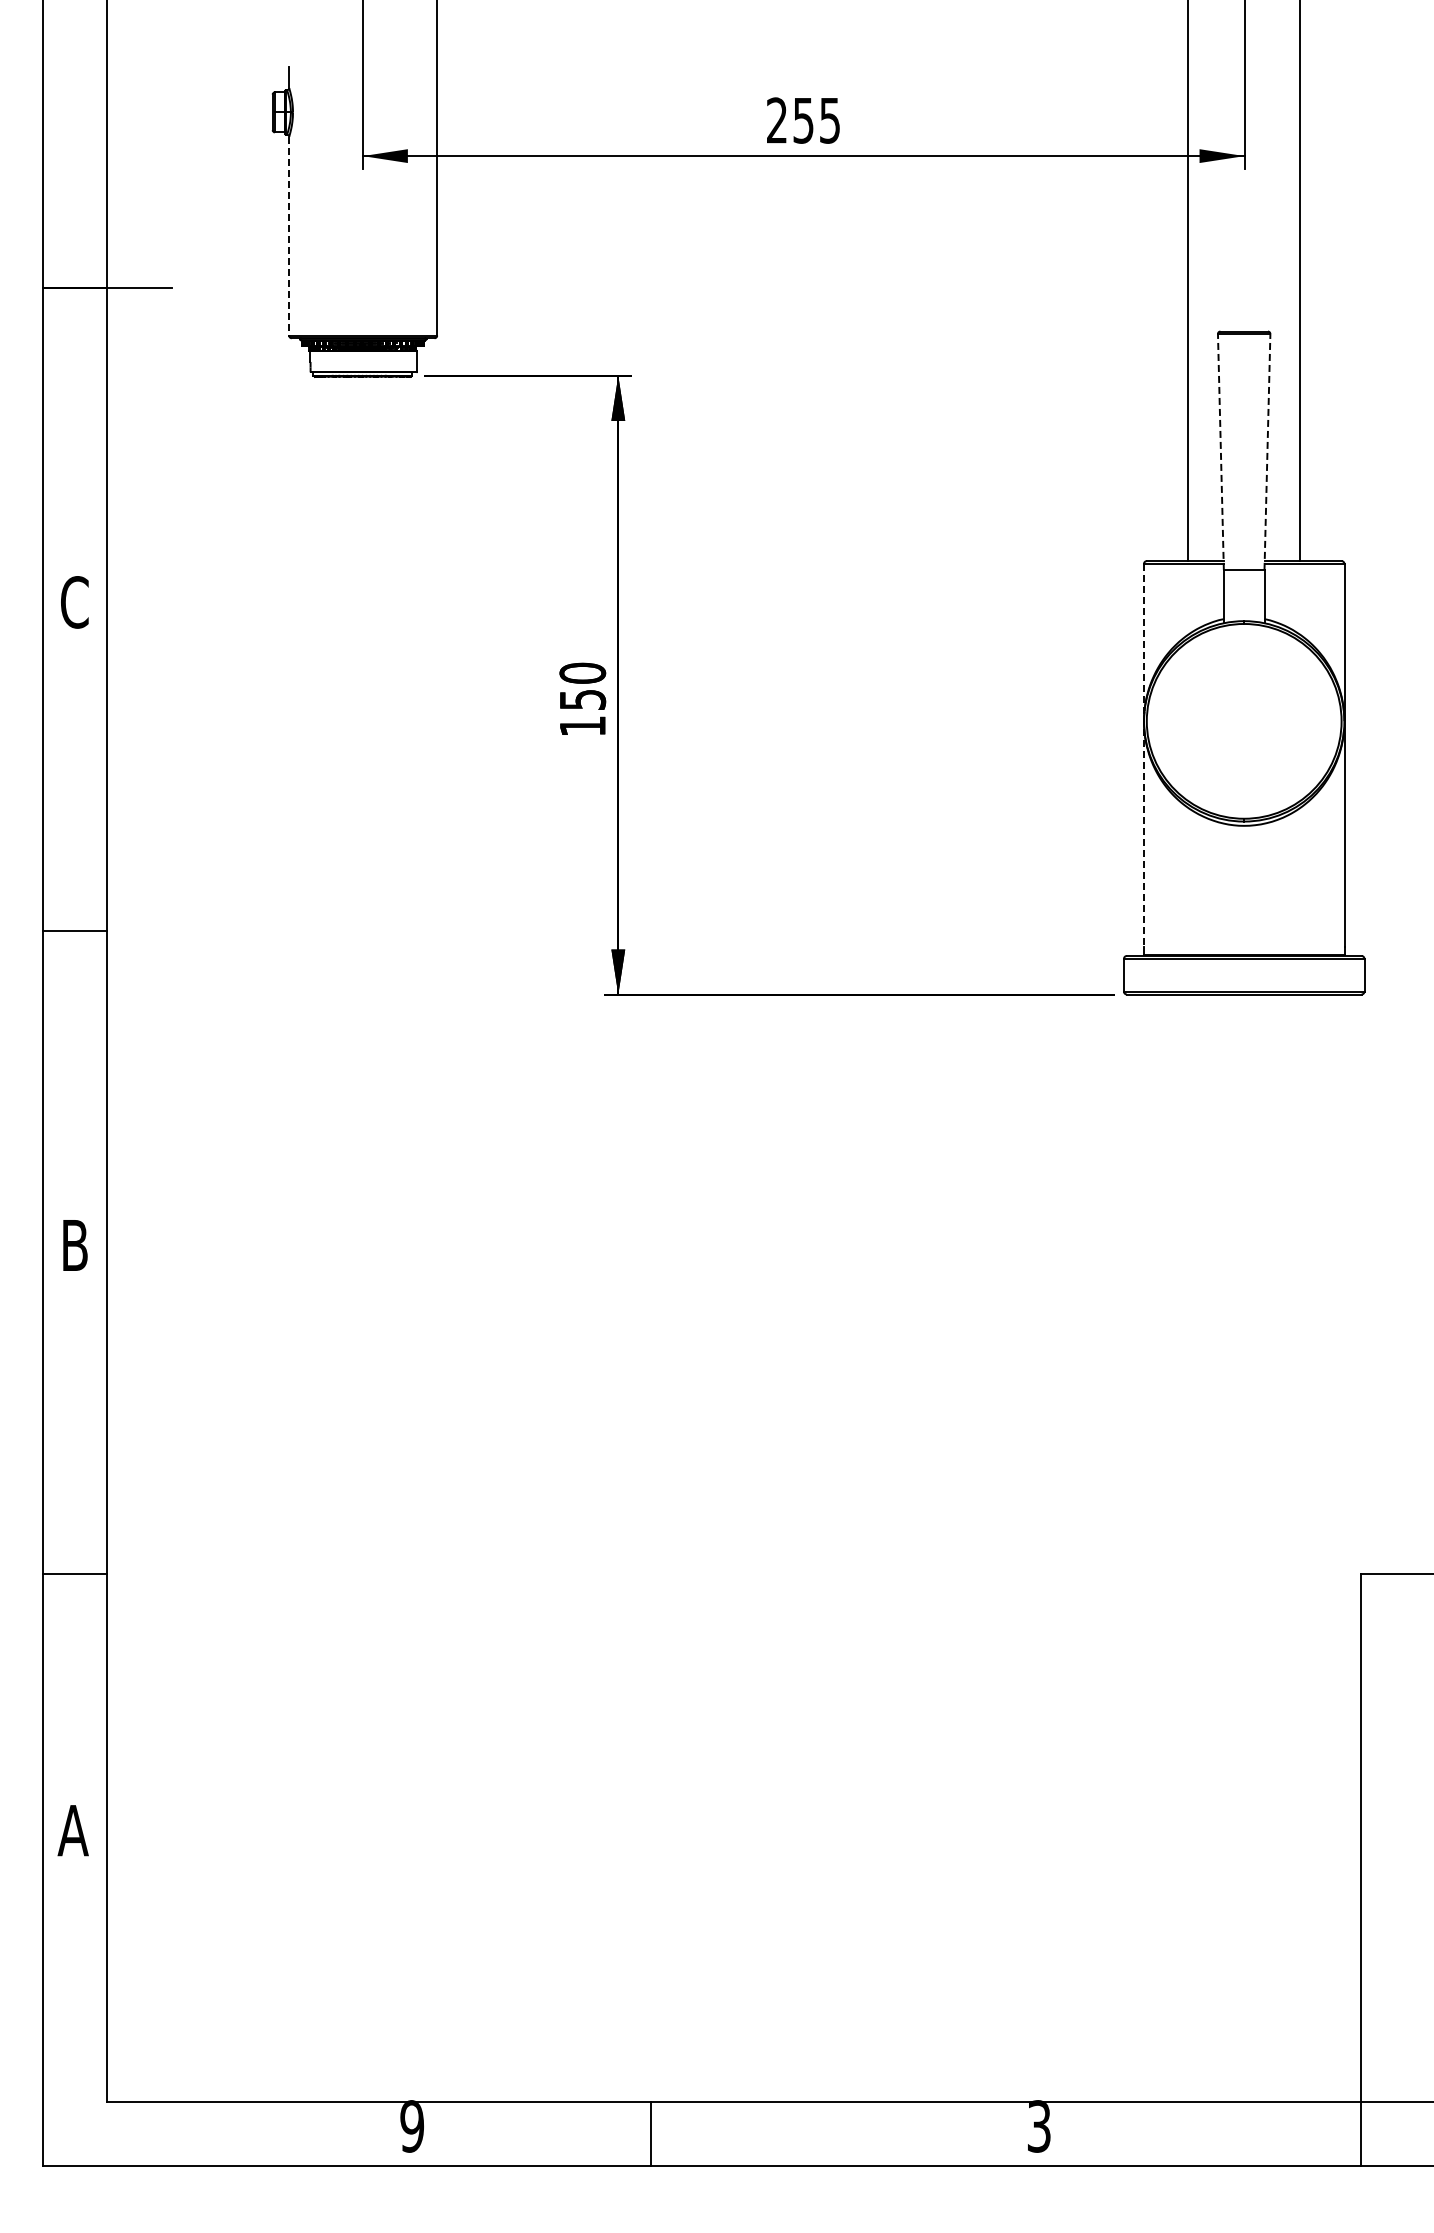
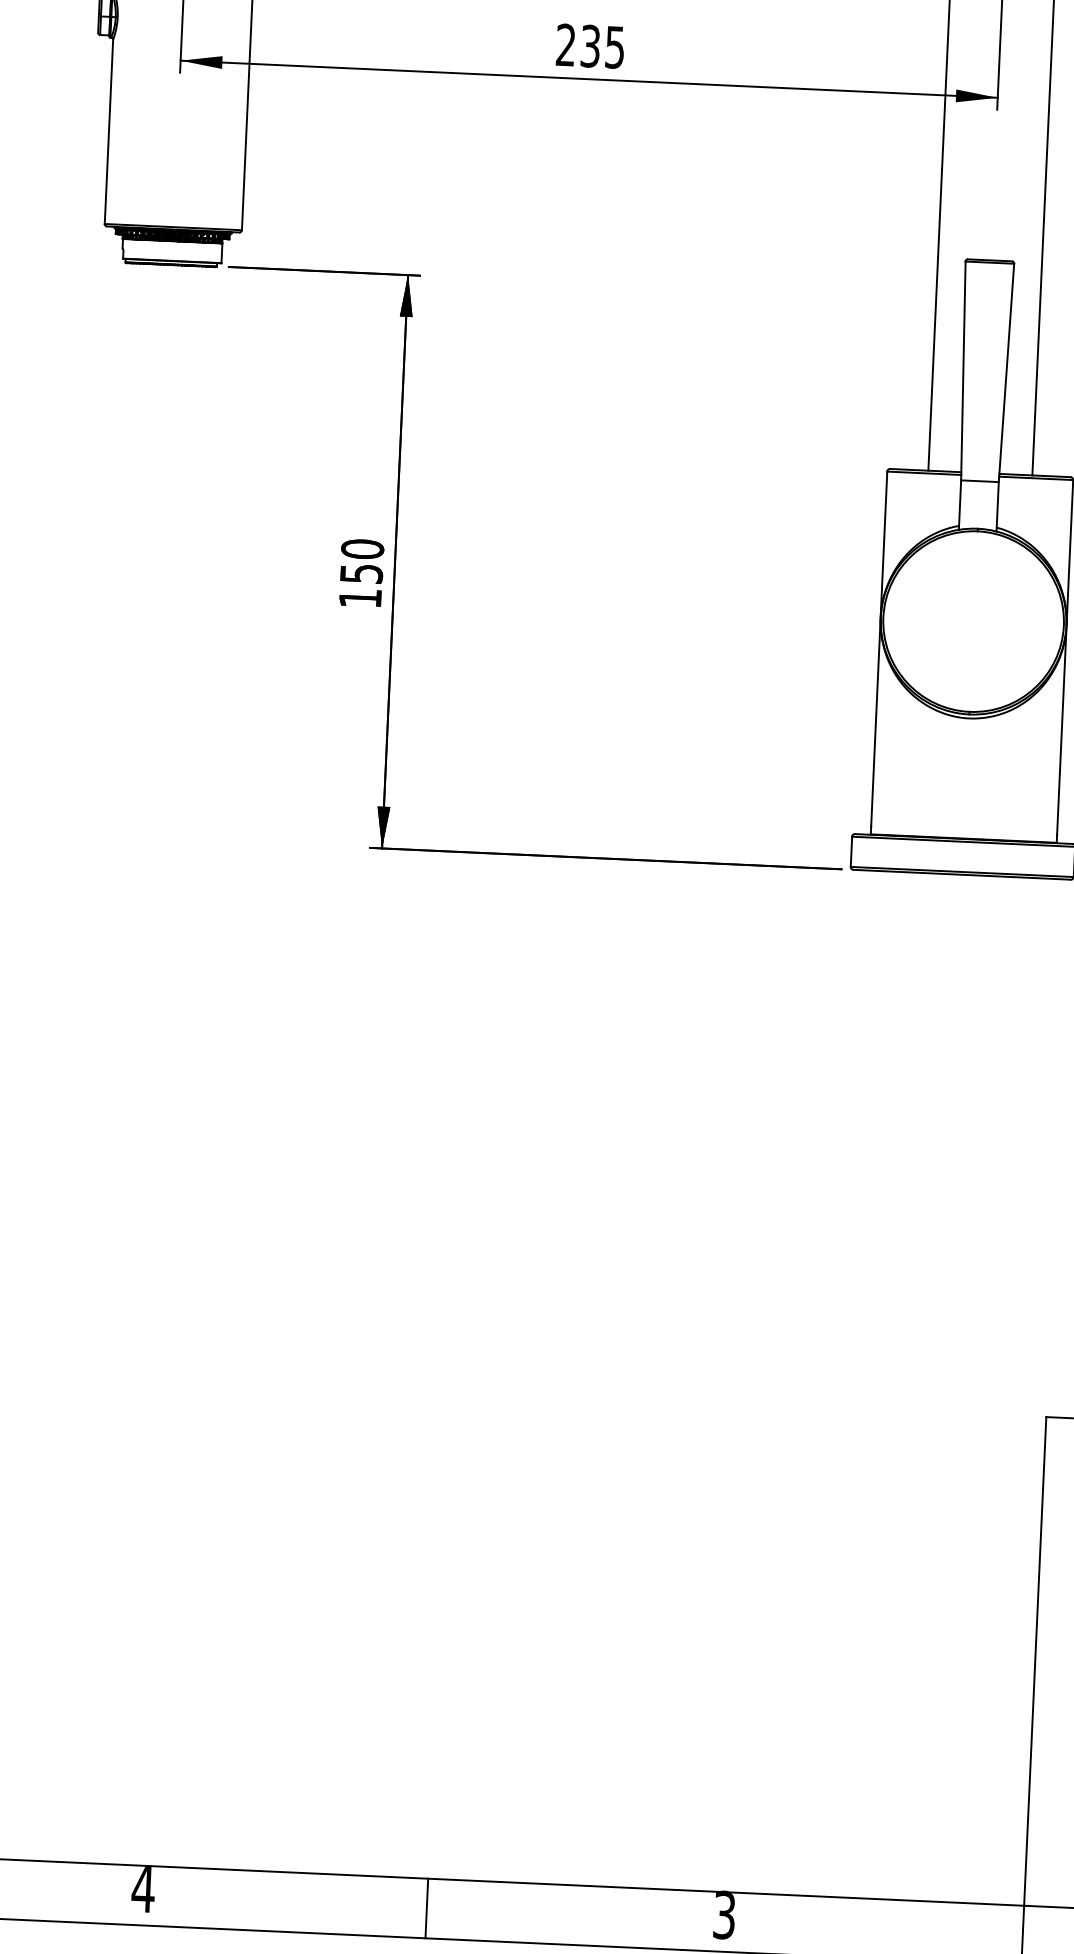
text: (803, 120) -> (590, 46), 255 -> 235
line: (289, 236) -> (109, 132), dashed -> solid
line: (1220, 451) -> (963, 370), dashed -> solid
line: (1267, 451) -> (1006, 372), dashed -> solid
line: (1143, 755) -> (878, 649), dashed -> solid
text: (411, 2126) -> (142, 1888), 9 -> 4
line: (651, 2133) -> (426, 1908), moved

